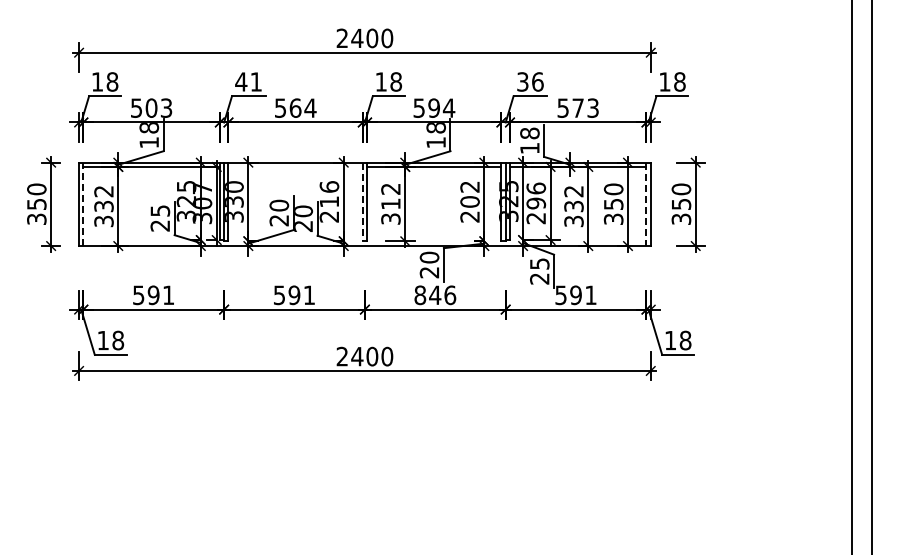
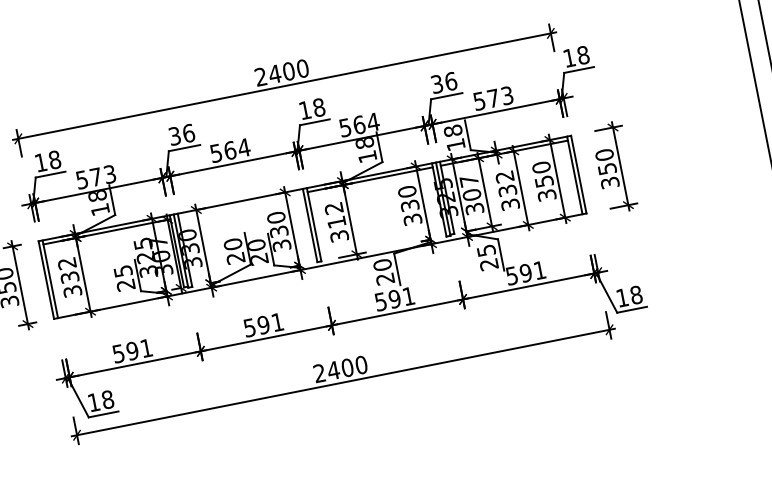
text: (248, 81) -> (181, 134), 41 -> 36
text: (151, 107) -> (95, 176), 503 -> 573
text: (434, 107) -> (359, 124), 594 -> 564
text: (329, 201) -> (279, 231), 216 -> 330
text: (469, 201) -> (409, 205), 202 -> 330
line: (362, 202) -> (309, 226), dashed -> solid
text: (536, 203) -> (472, 194), 296 -> 307
line: (83, 204) -> (50, 279), dashed -> solid
line: (646, 204) -> (574, 175), dashed -> solid
text: (435, 295) -> (395, 299), 846 -> 591

